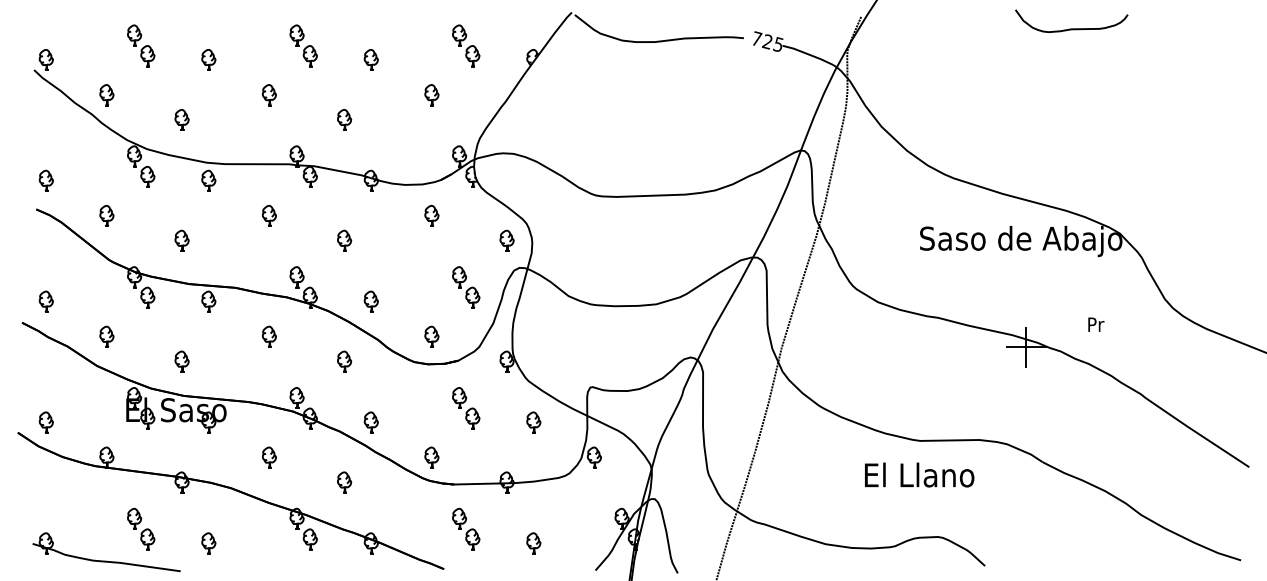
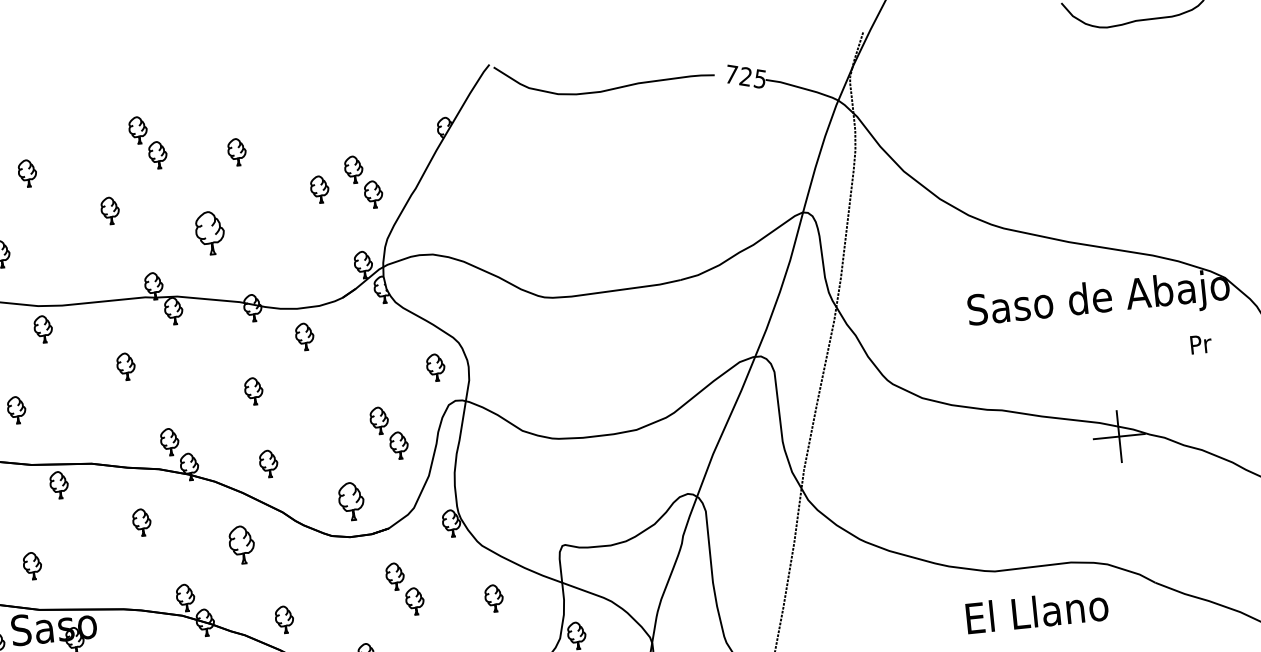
part: (466, 45) -> (364, 181), moved
part: (344, 119) -> (210, 232), size x1.6
part: (431, 215) -> (304, 336), moved
part: (344, 240) -> (253, 390), moved
text: (1096, 324) -> (1201, 344), moved
part: (431, 336) -> (350, 500), size x1.4
part: (344, 361) -> (242, 544), size x1.4
text: (919, 474) -> (1036, 610), moved

